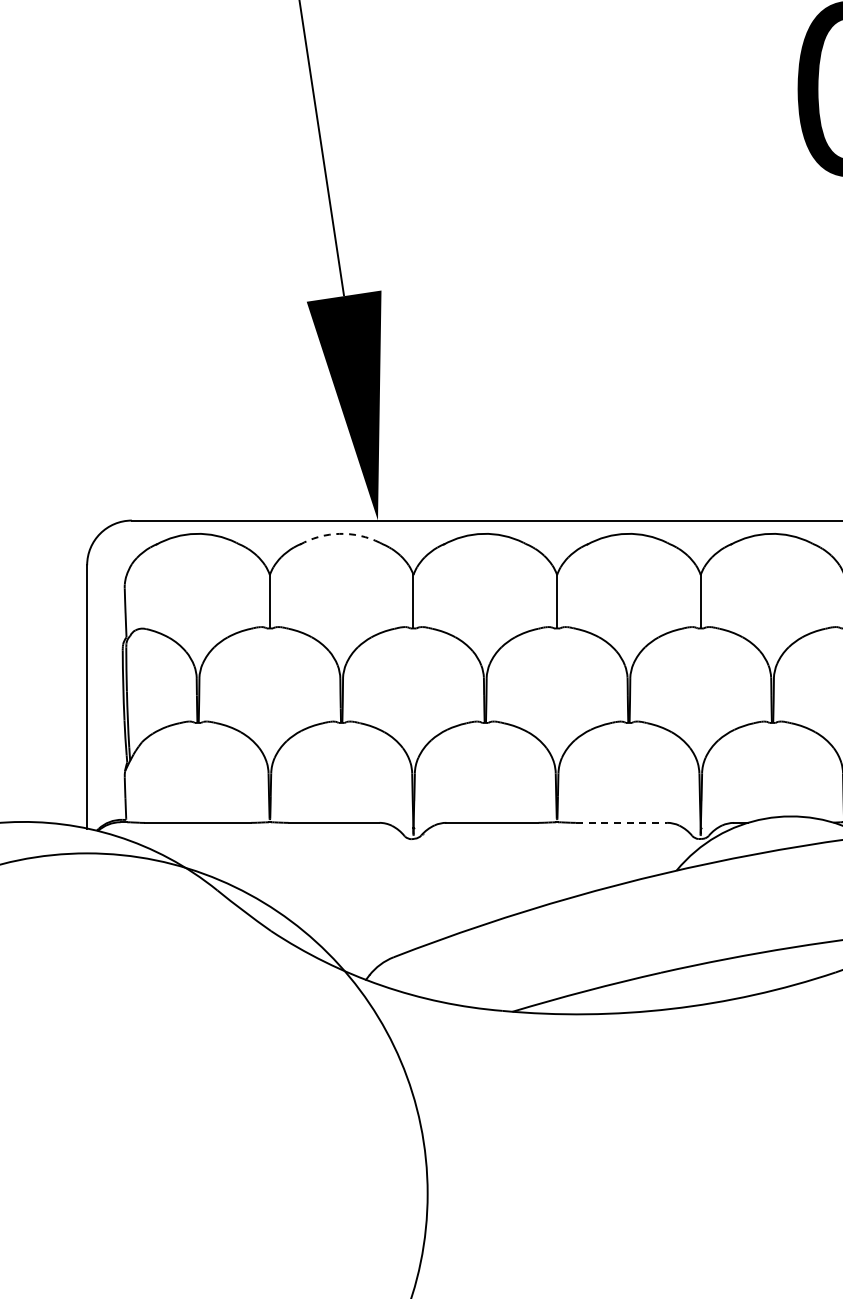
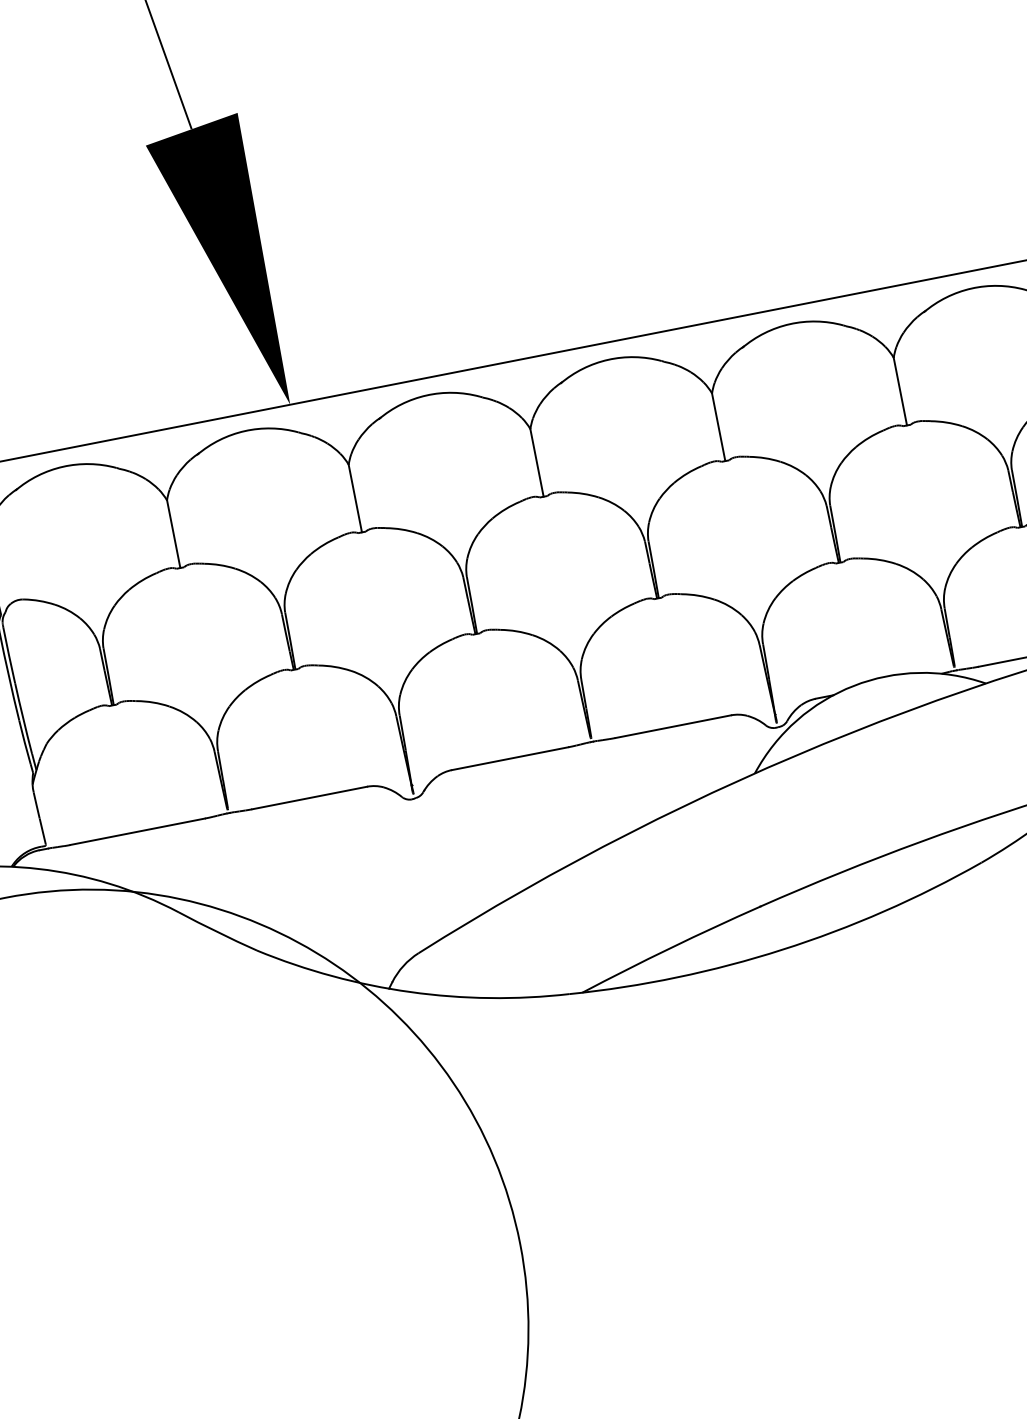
arc: (339, 533) -> (244, 430), dashed -> solid
line: (621, 822) -> (673, 726), dashed -> solid

